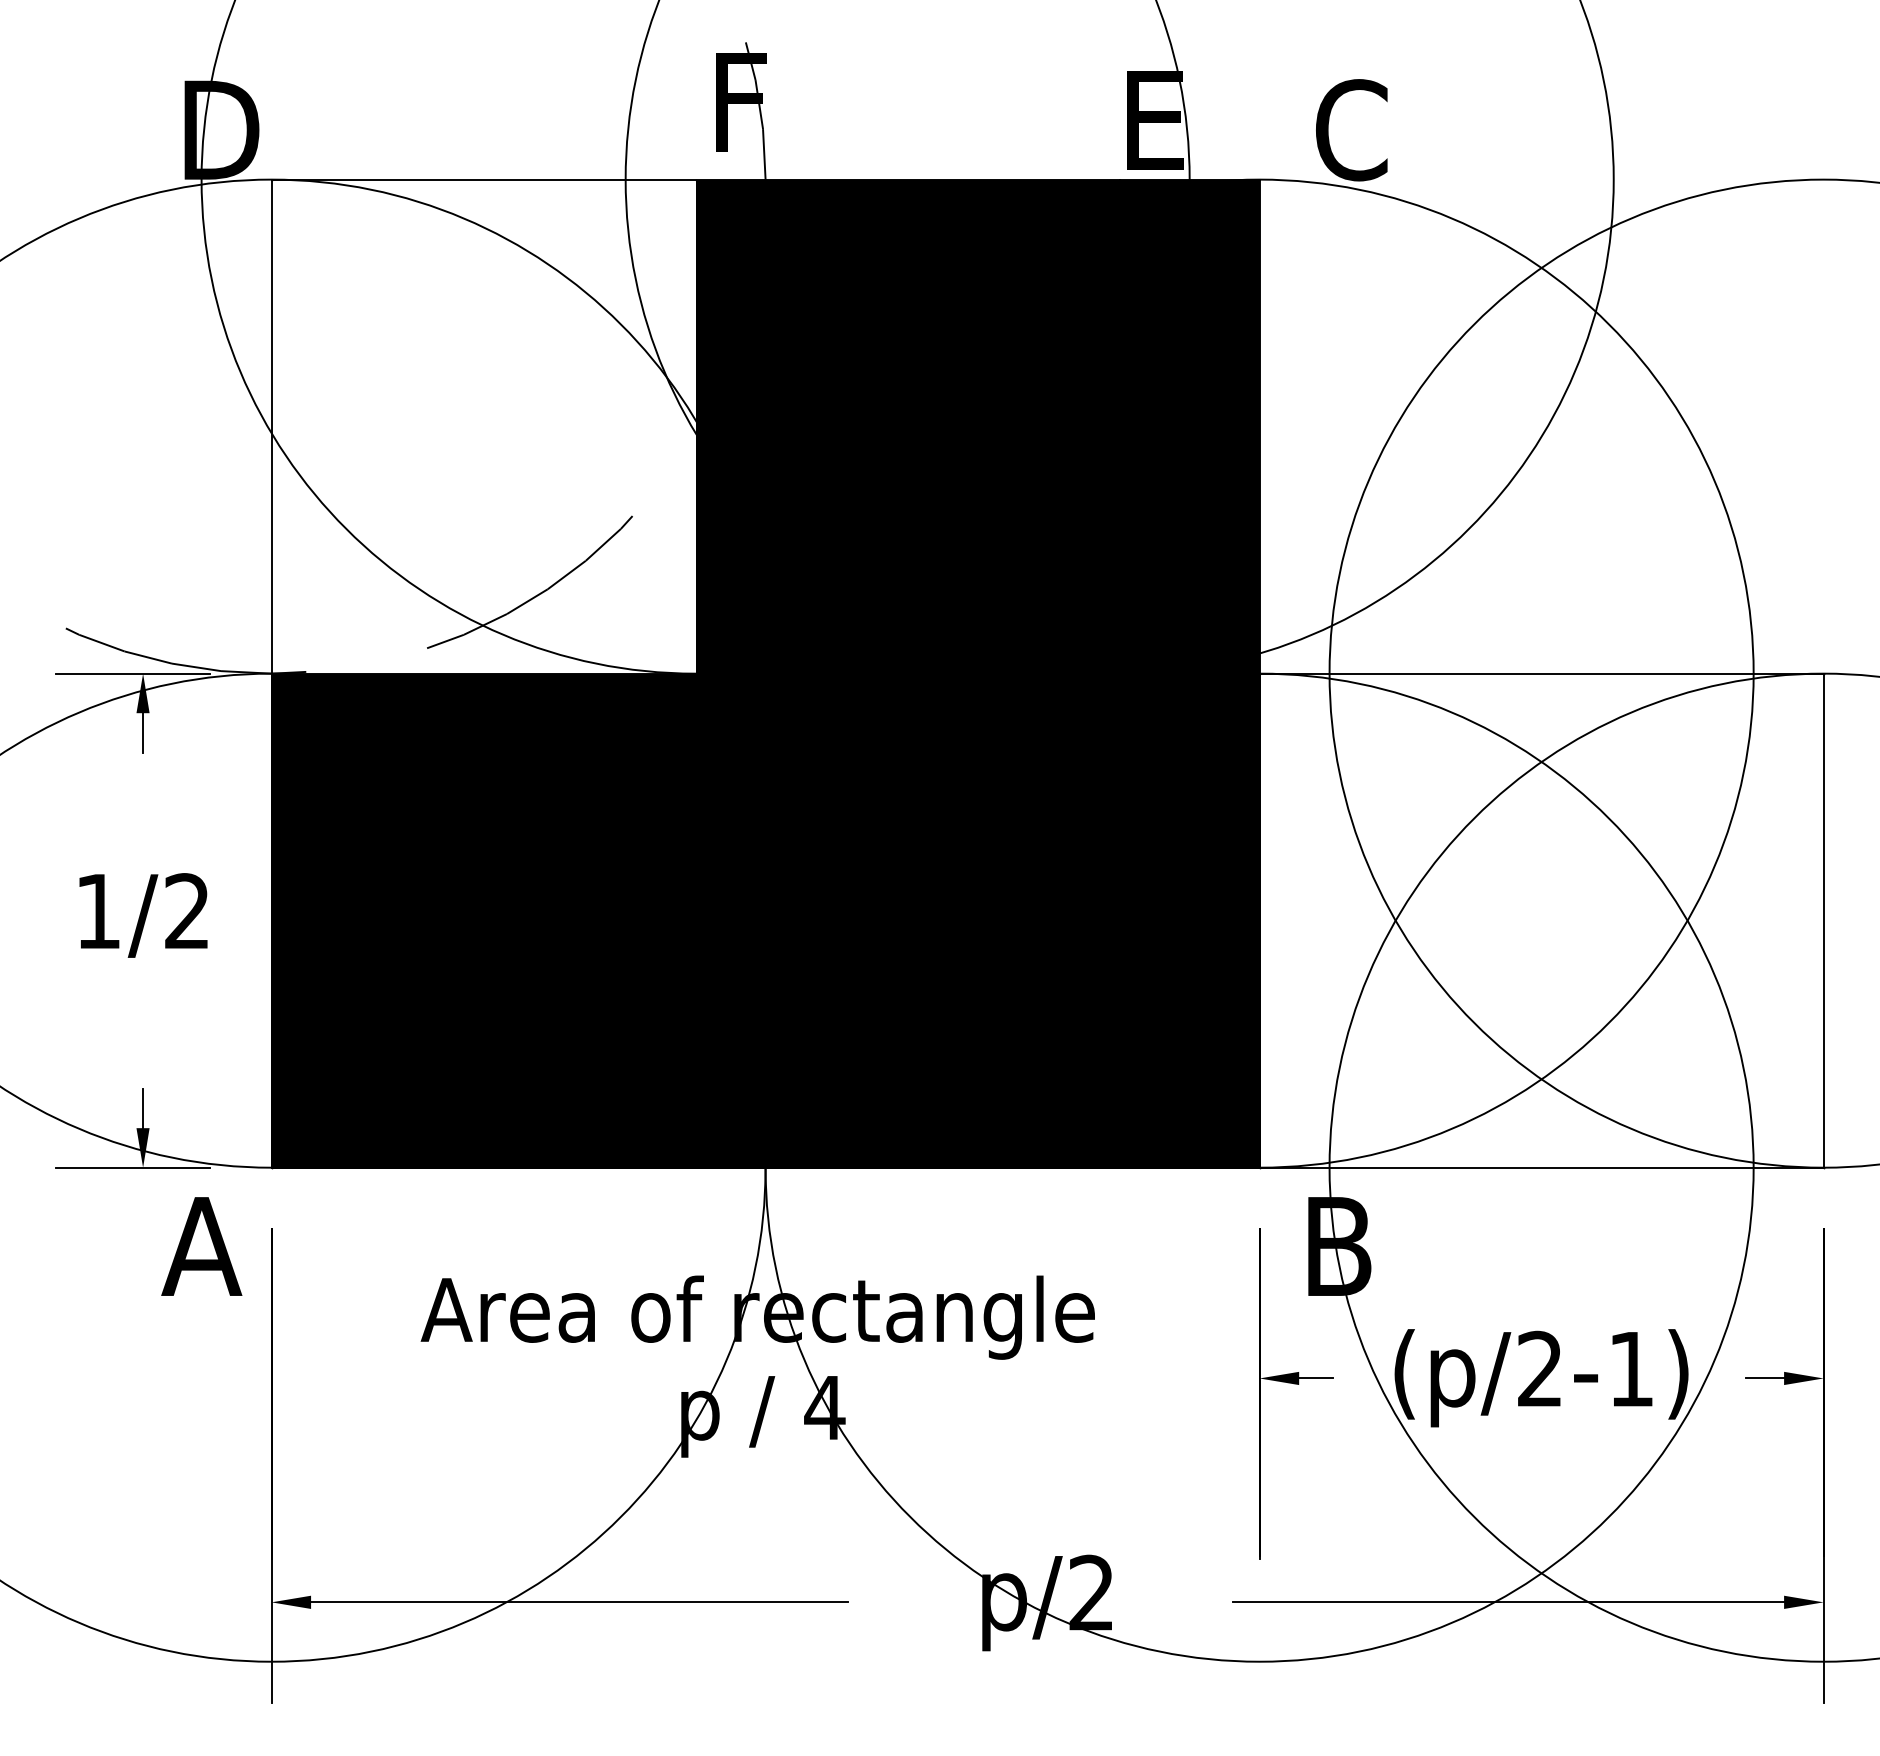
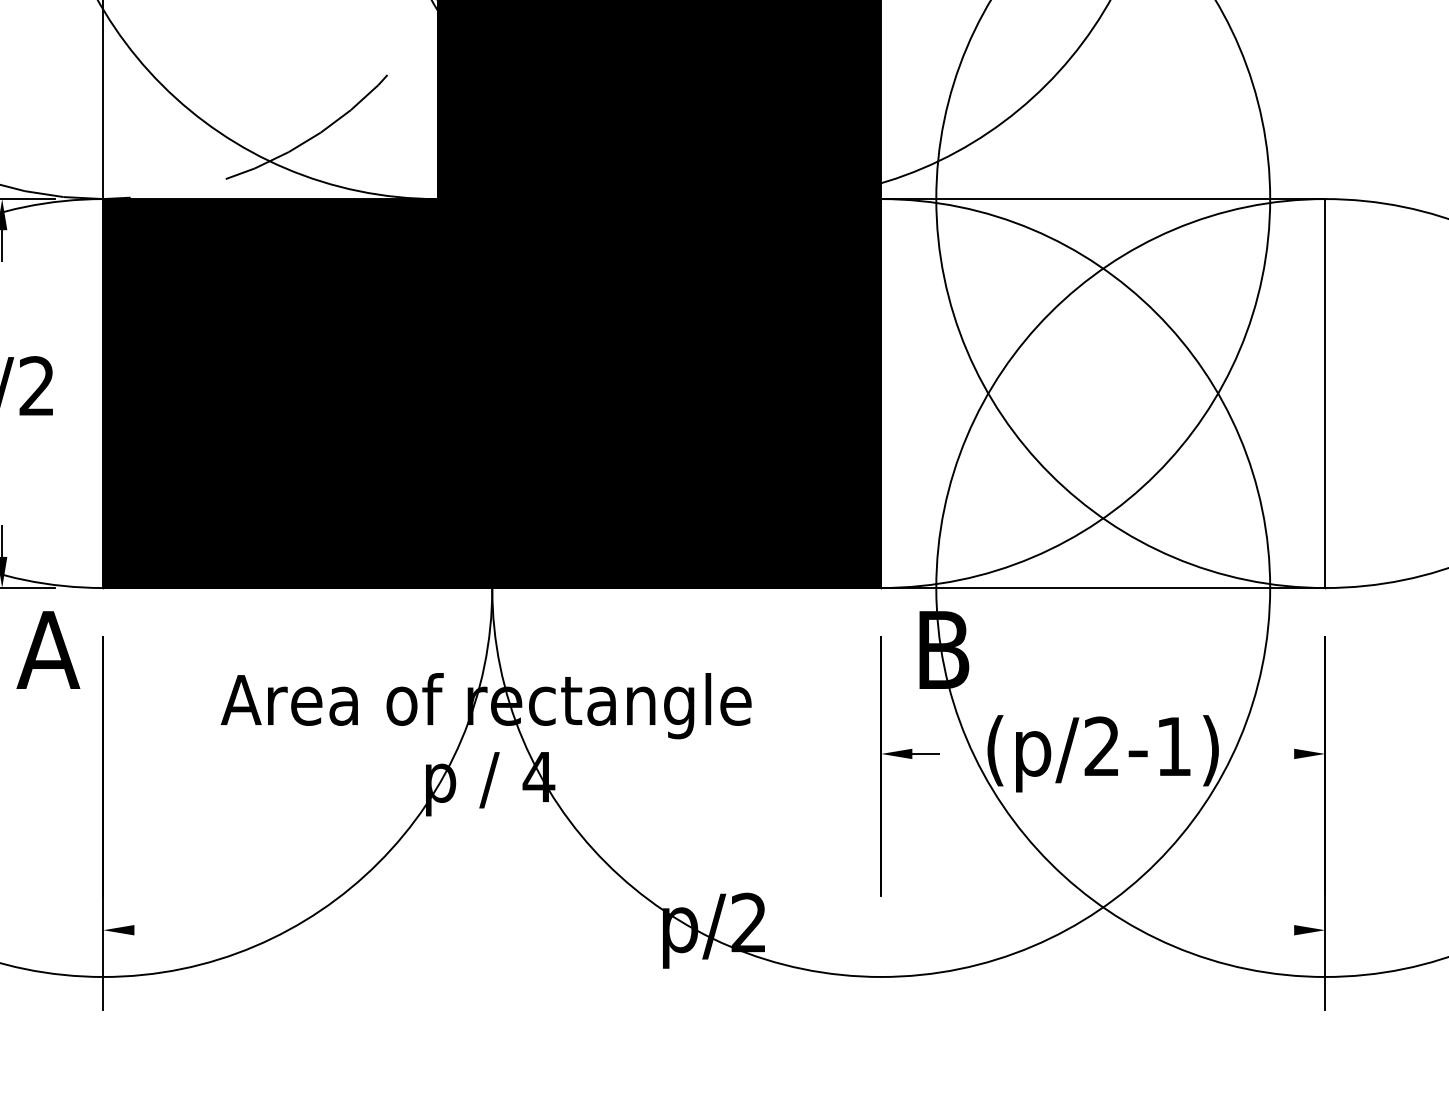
line: (1764, 1378) -> (1278, 753), removed
line: (579, 1602) -> (345, 930), removed
line: (1508, 1602) -> (1077, 930), removed

